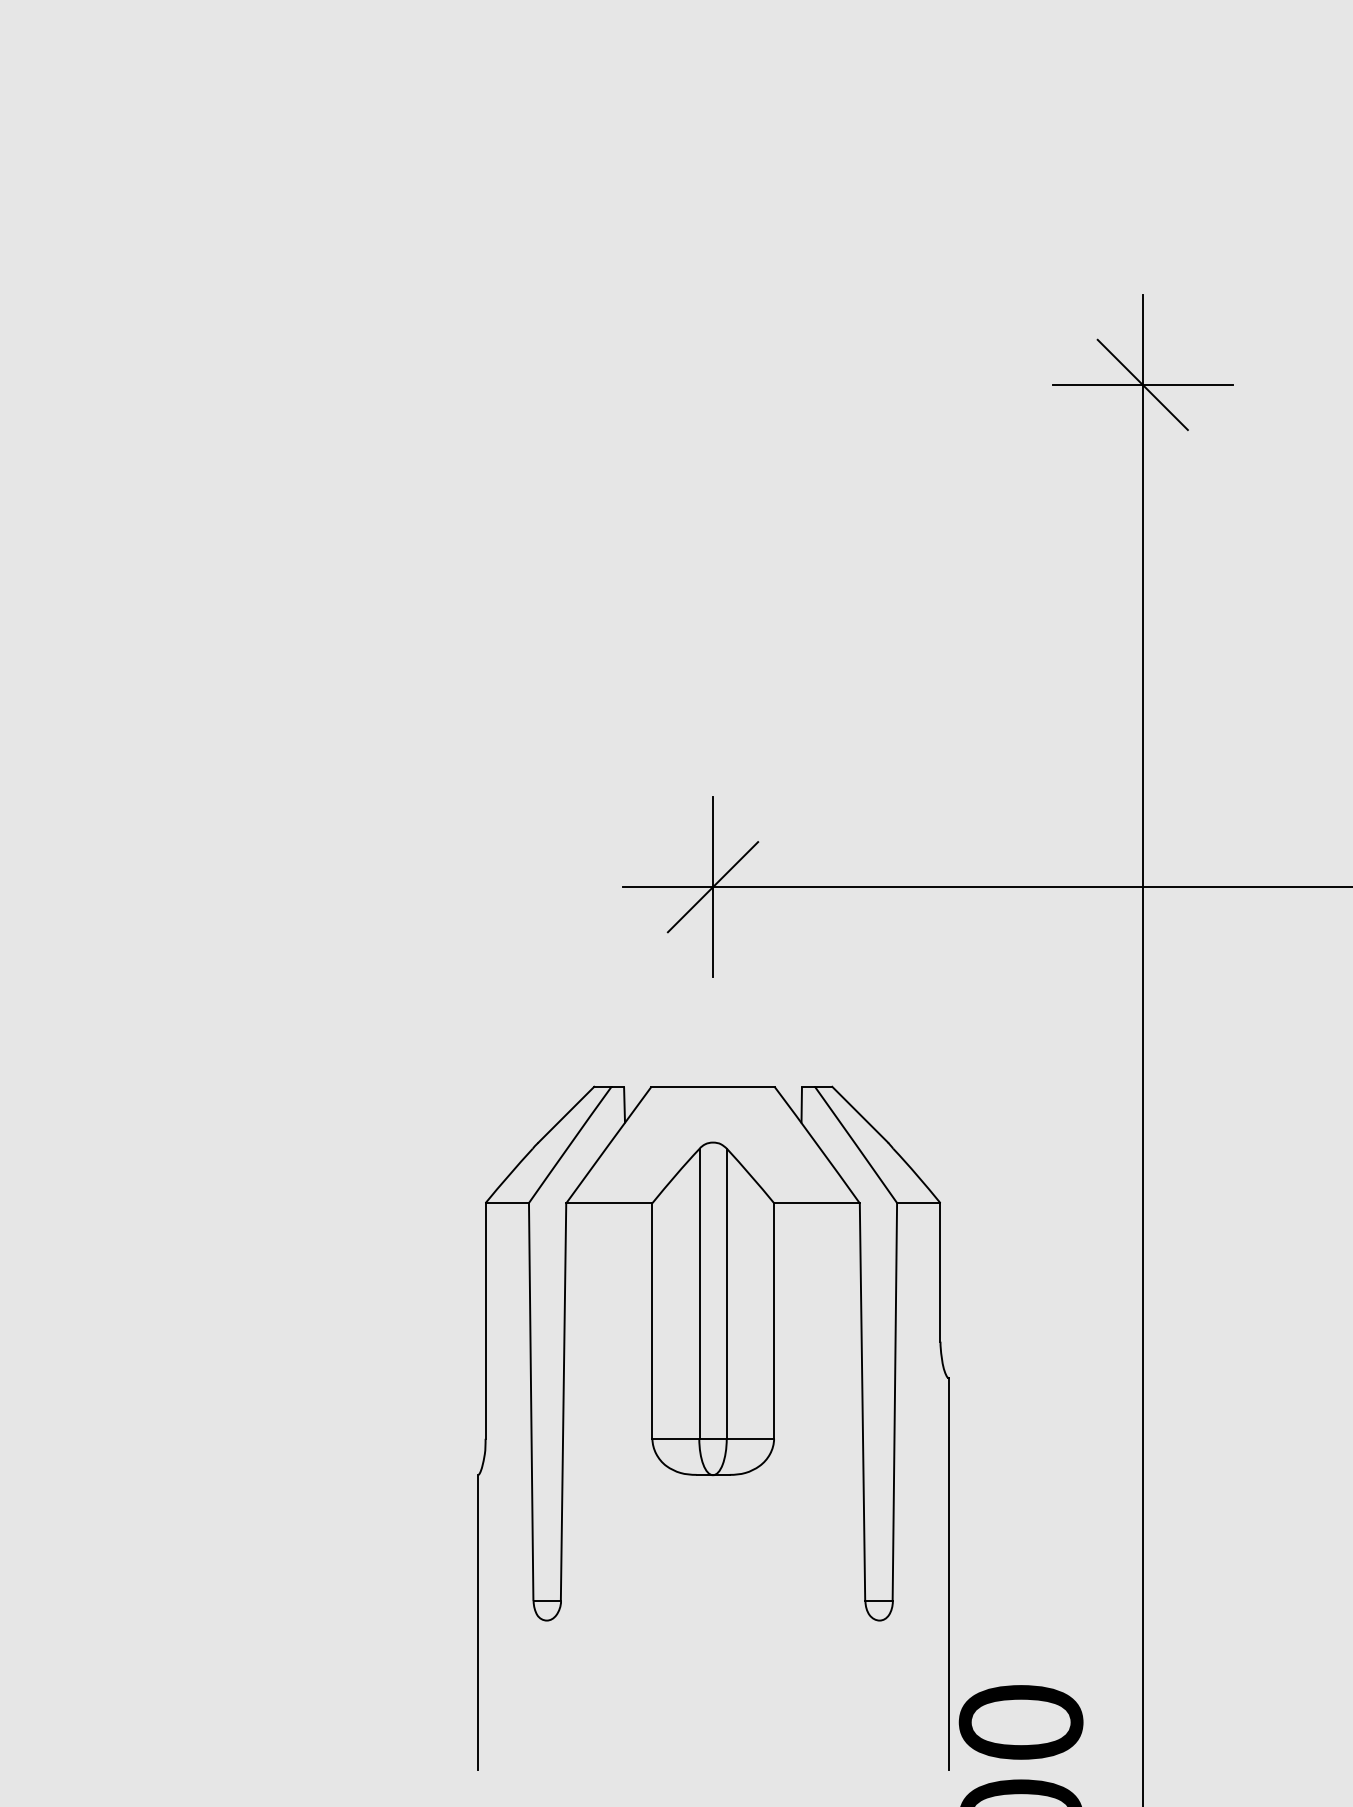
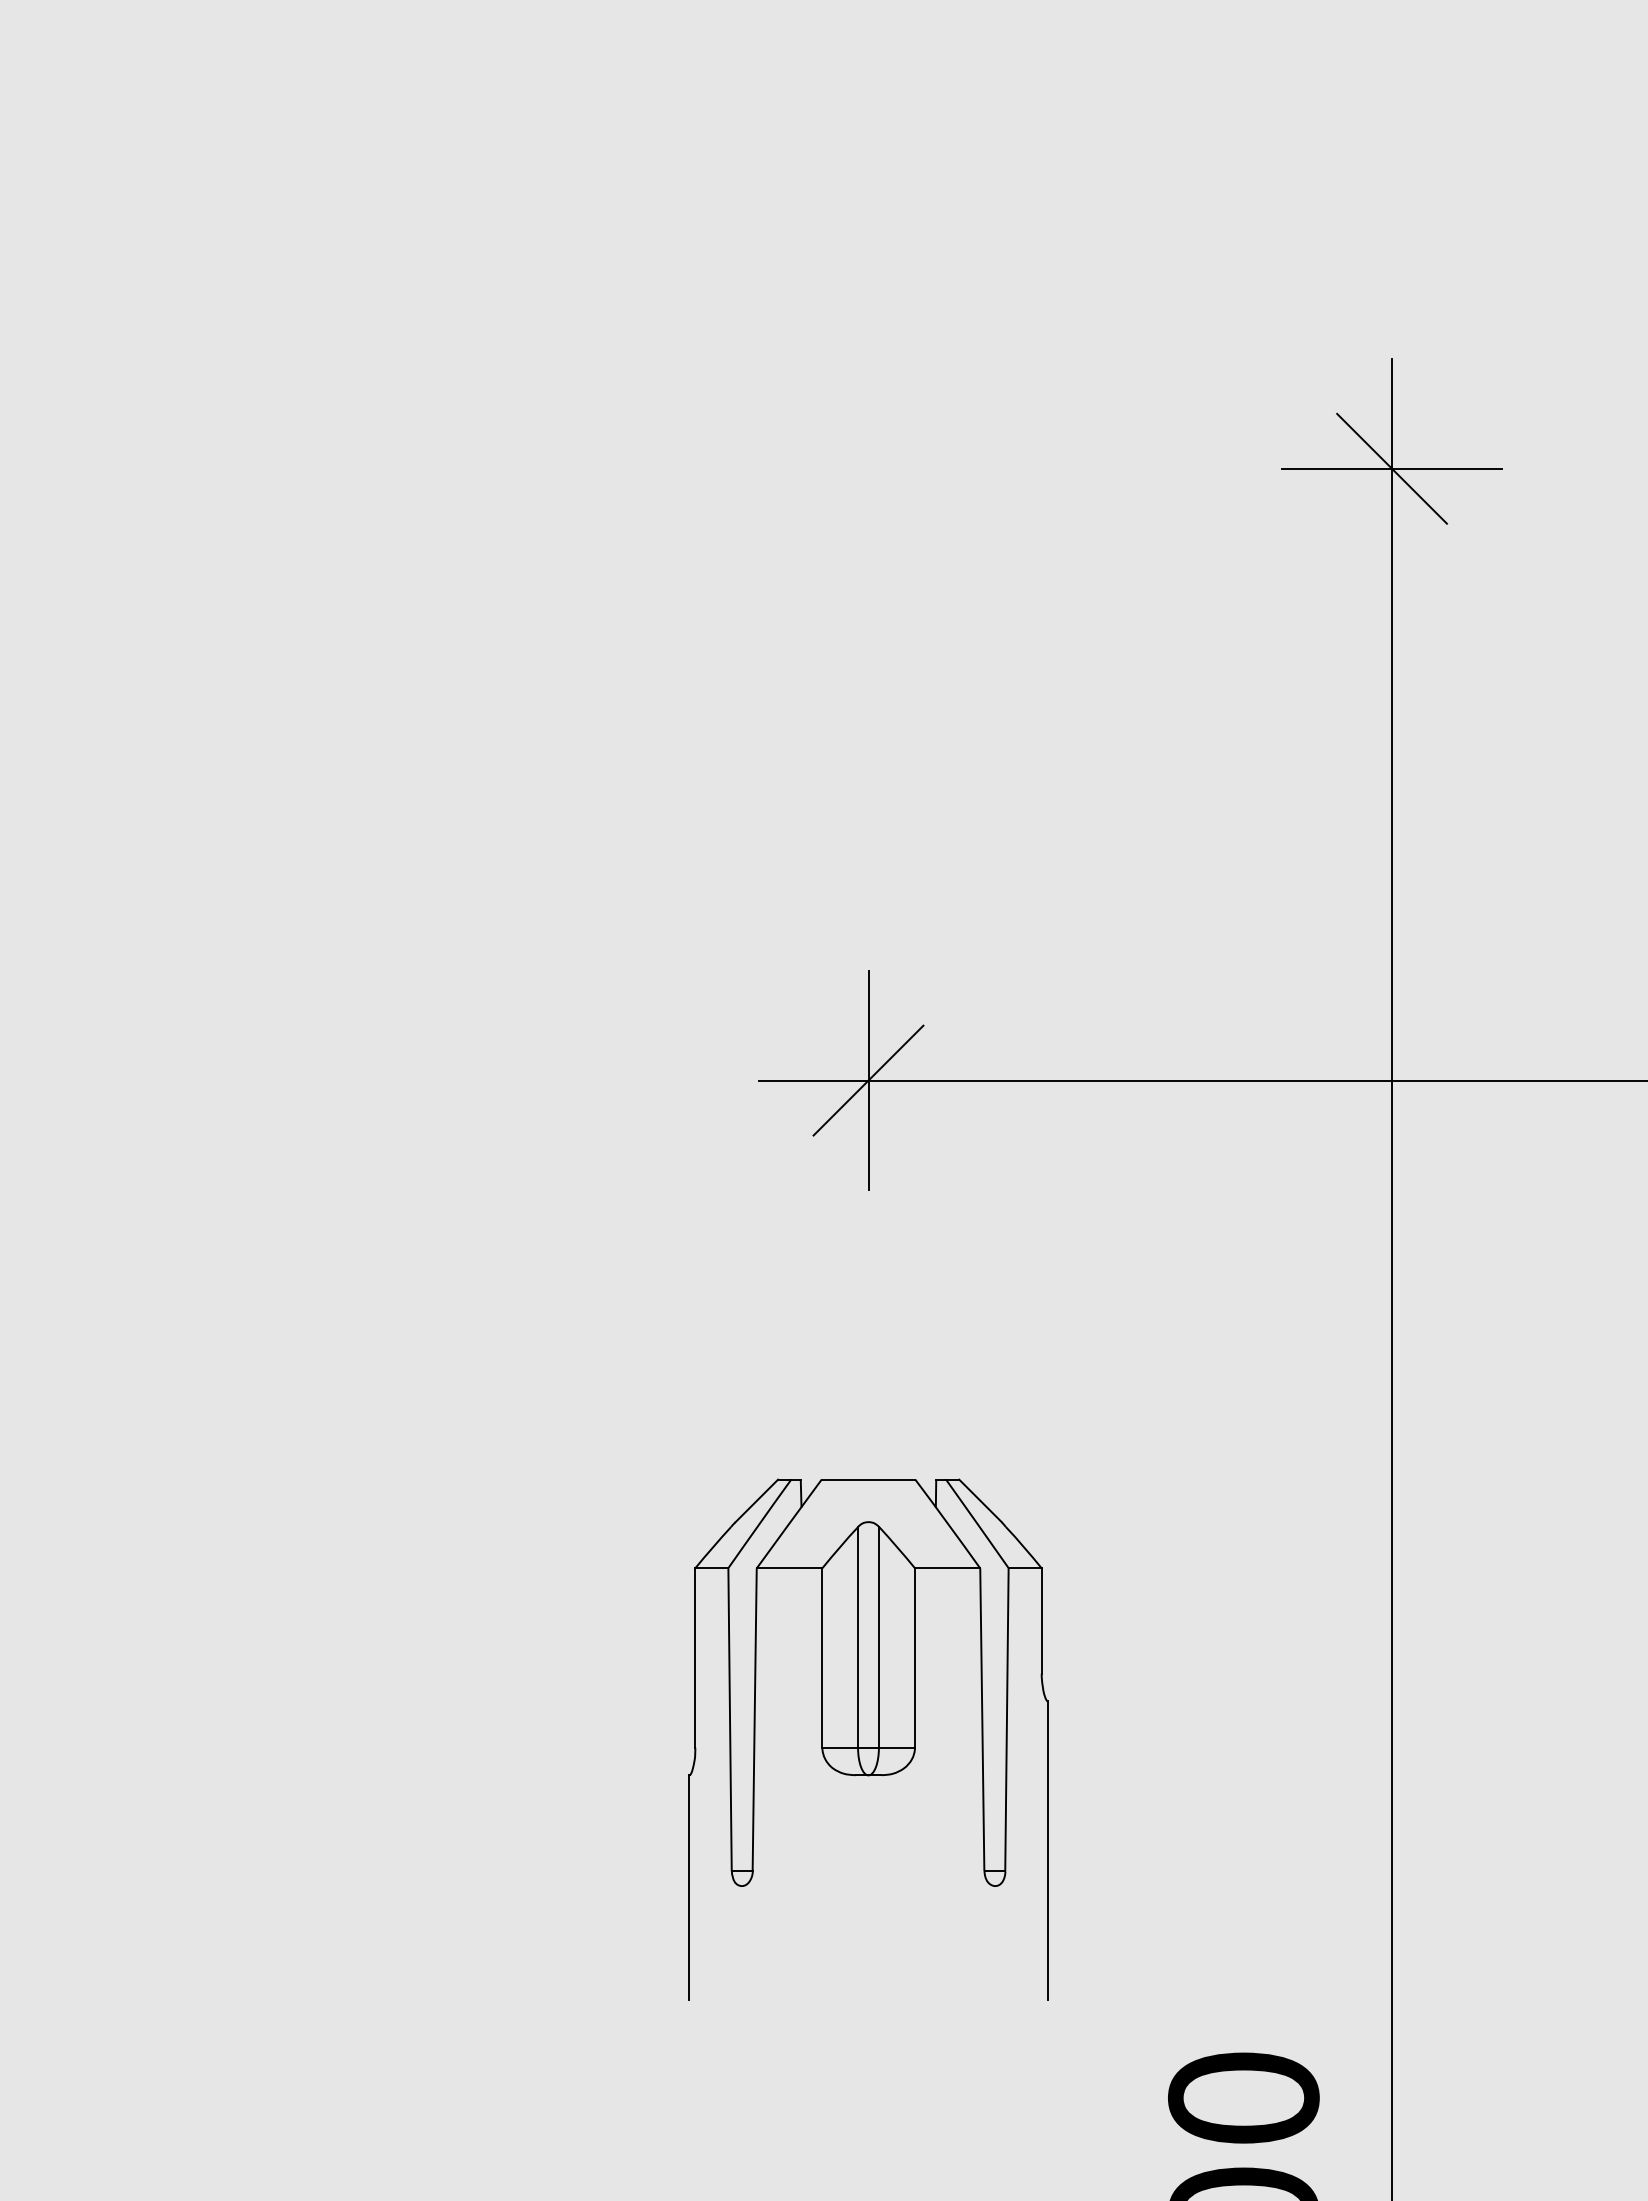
part: (713, 1428) -> (868, 1739), size x0.62

